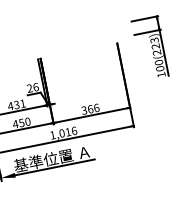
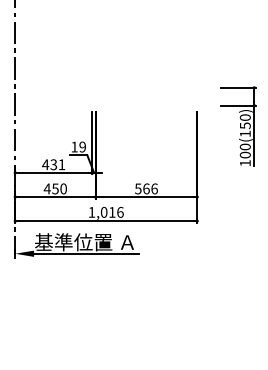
text: (155, 46) -> (244, 125), 100(223) -> 100(150)
text: (32, 87) -> (78, 146), 26 -> 19
text: (84, 110) -> (138, 188), 366 -> 566

